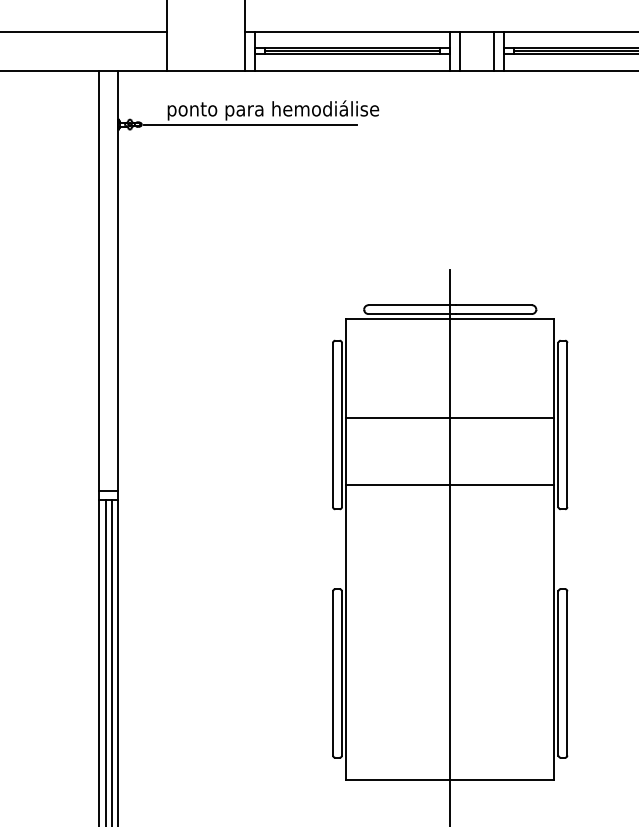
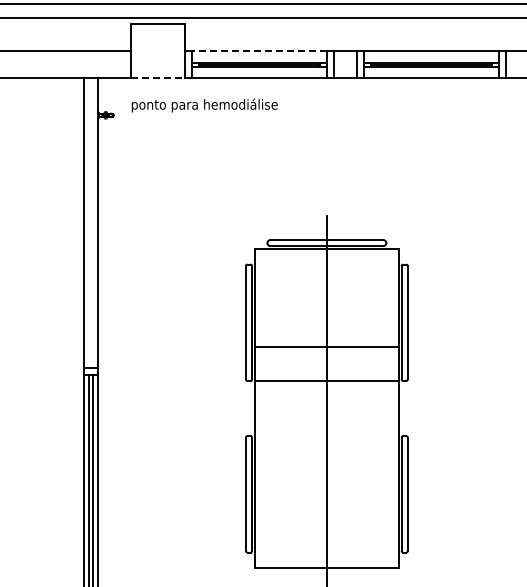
line: (351, 32) -> (258, 51), solid -> dashed
line: (206, 71) -> (158, 78), solid -> dashed
line: (249, 124) -> (188, 115), removed
line: (449, 417) -> (326, 346), moved
line: (449, 483) -> (326, 380), moved

